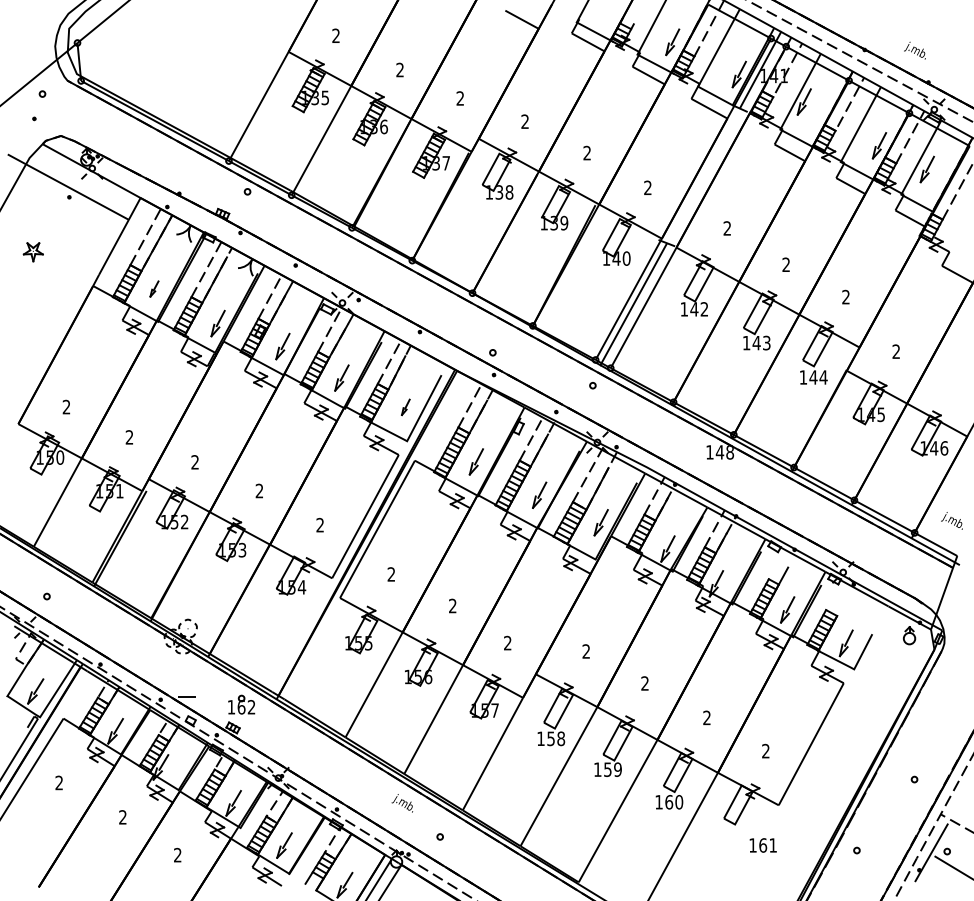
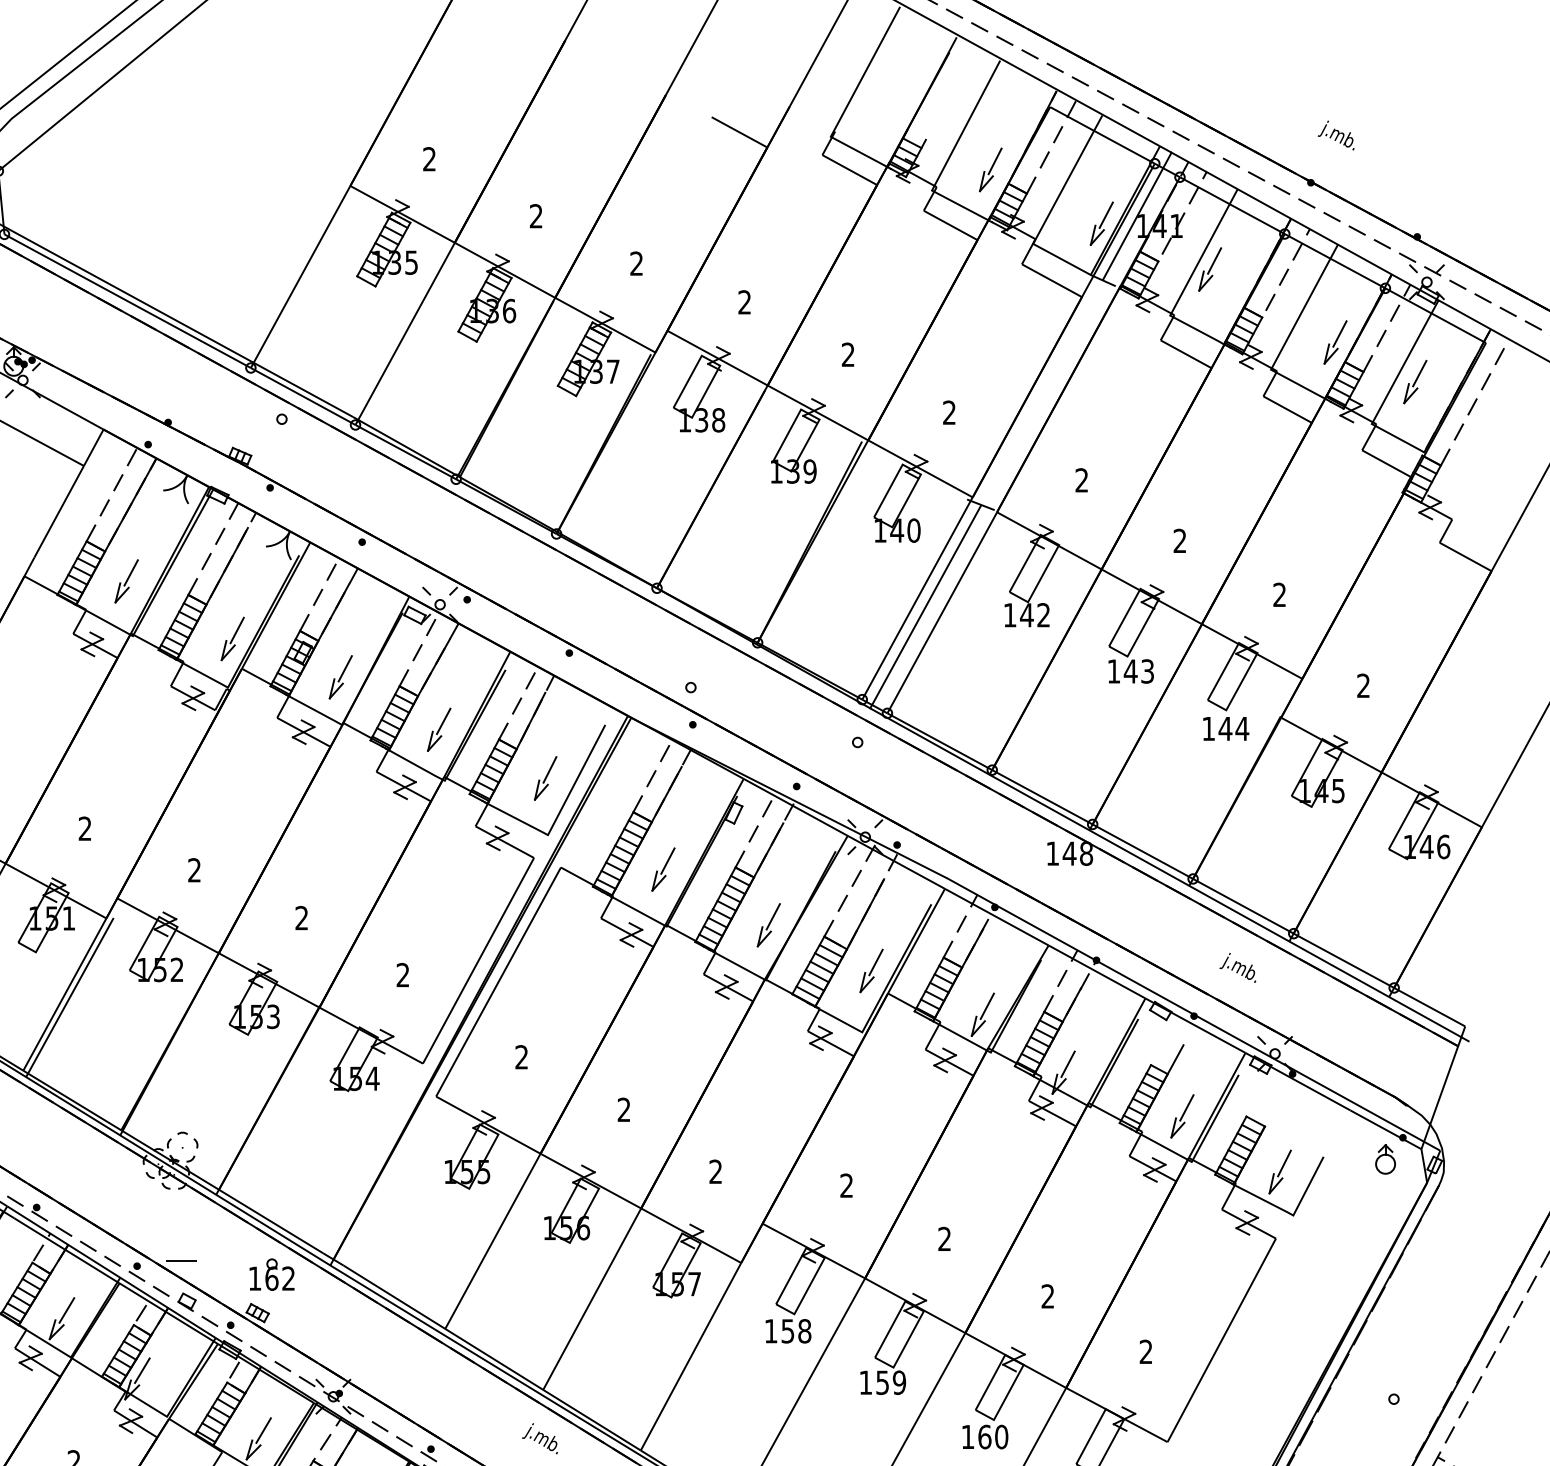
text: (914, 50) -> (1335, 135), moved
part: (154, 288) -> (126, 580), size x1.67
part: (405, 407) -> (545, 778), size x1.67
text: (951, 520) -> (1237, 967), moved

